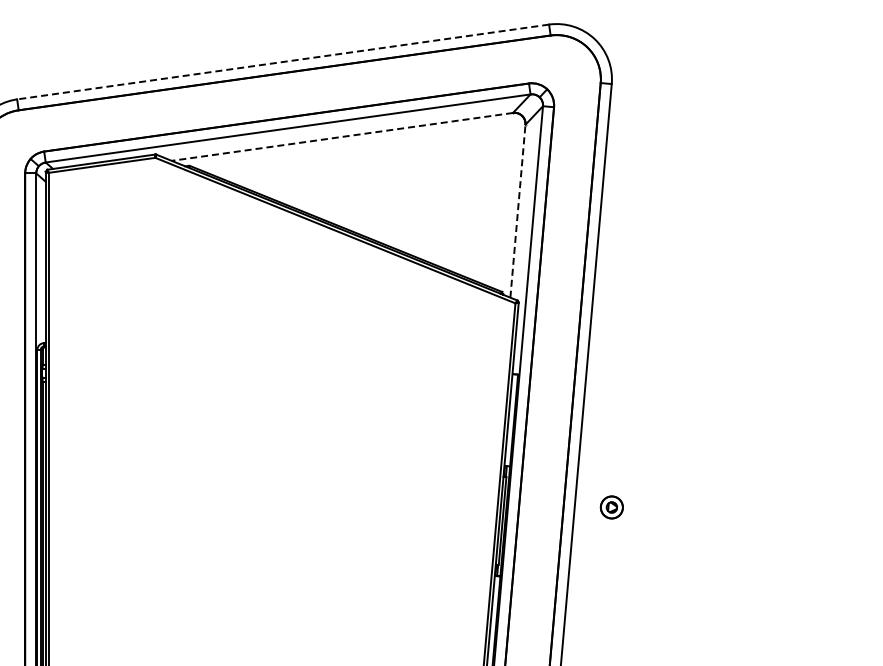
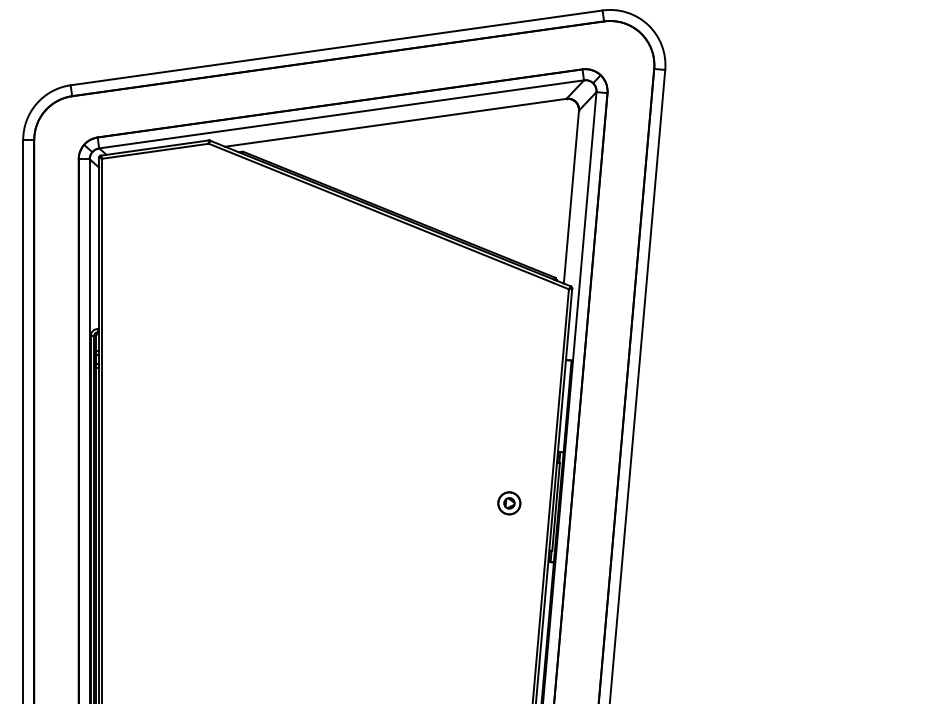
line: (283, 61) -> (336, 47), dashed -> solid
line: (342, 136) -> (395, 122), dashed -> solid
line: (518, 211) -> (571, 197), dashed -> solid
part: (612, 507) -> (509, 503), moved

